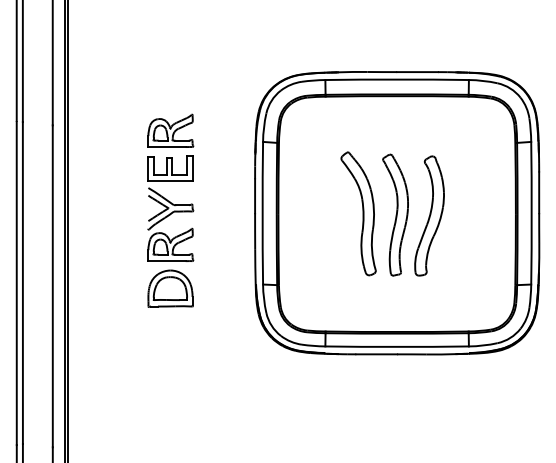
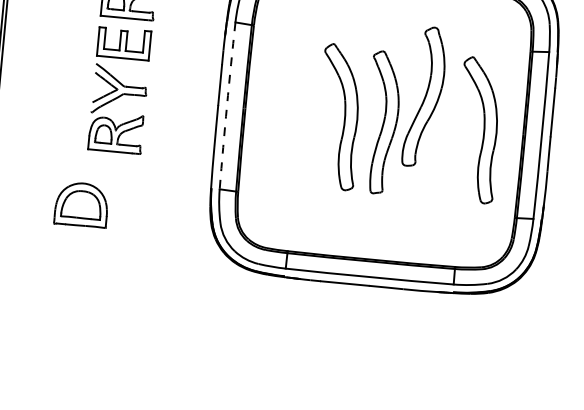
arc: (262, 213) -> (226, 106), solid -> dashed
part: (477, 213) -> (478, 129), added
part: (429, 215) -> (424, 96), moved
part: (170, 288) -> (81, 204), moved

